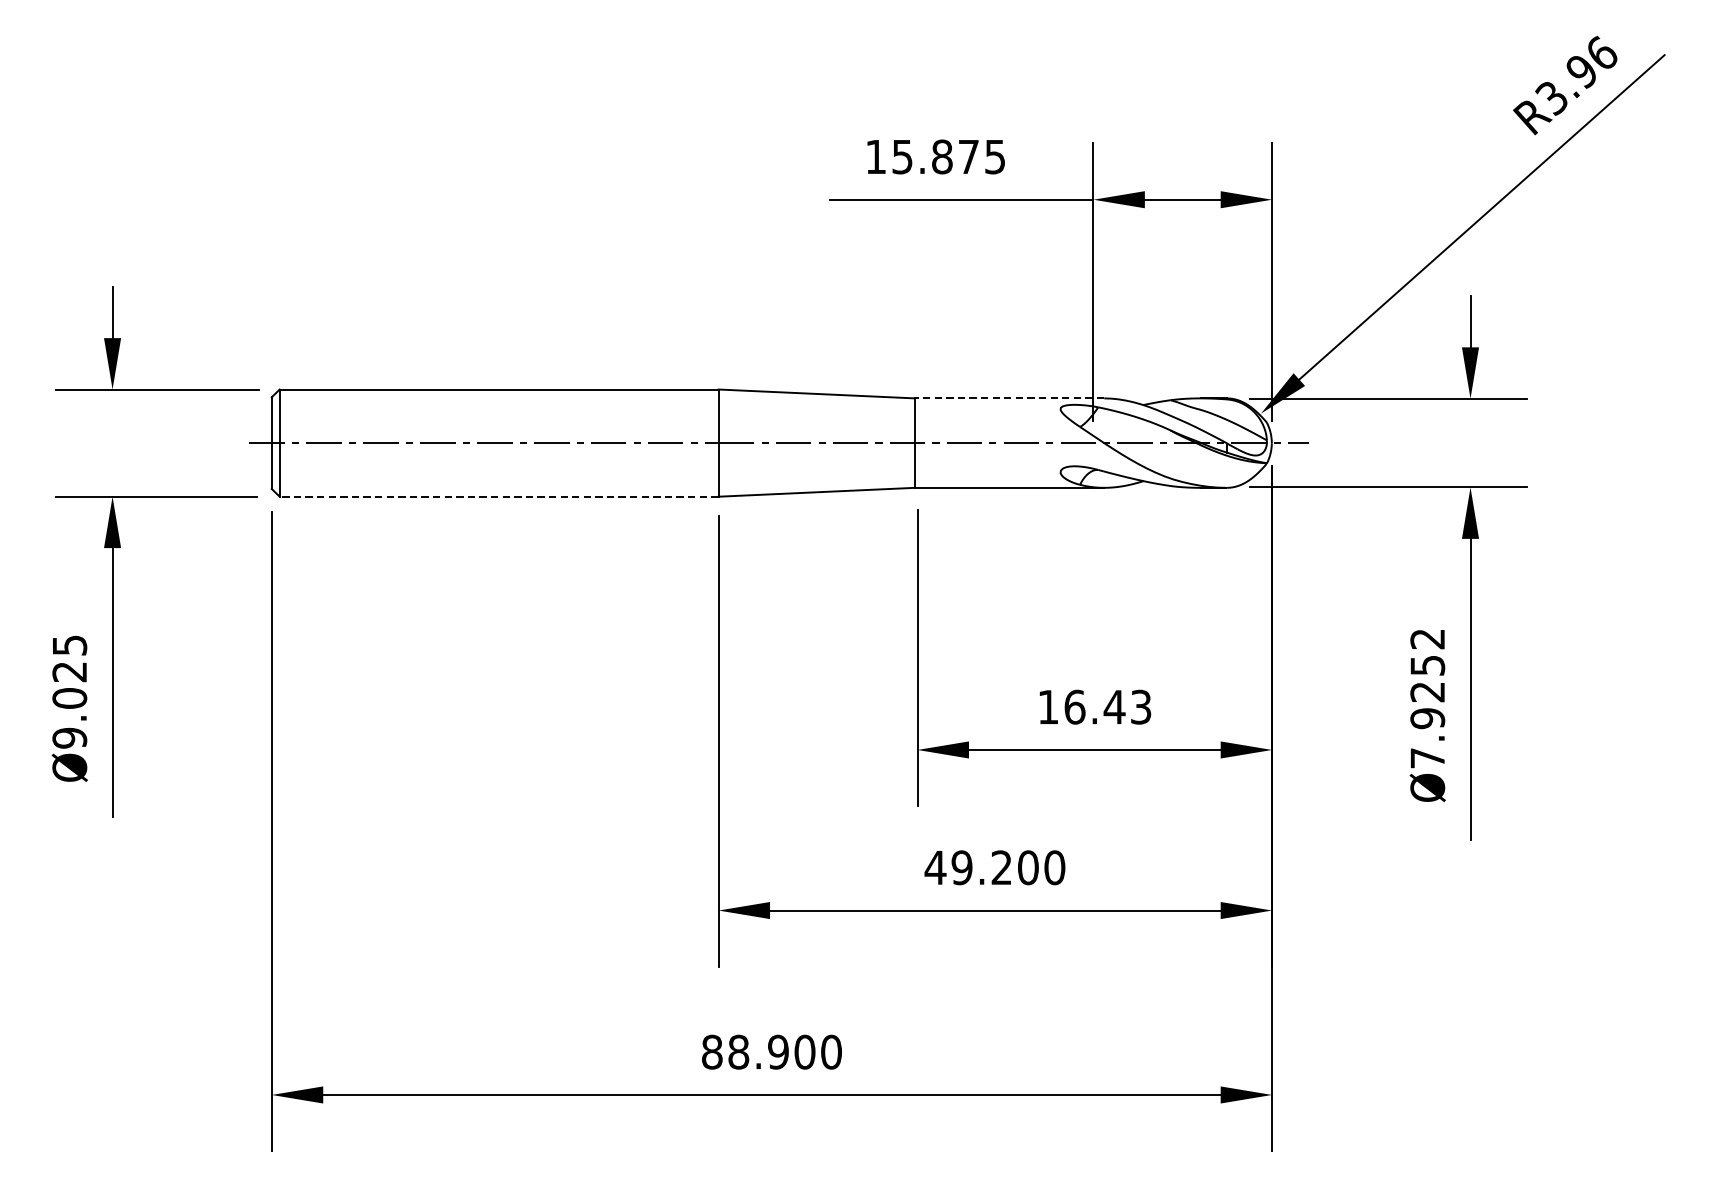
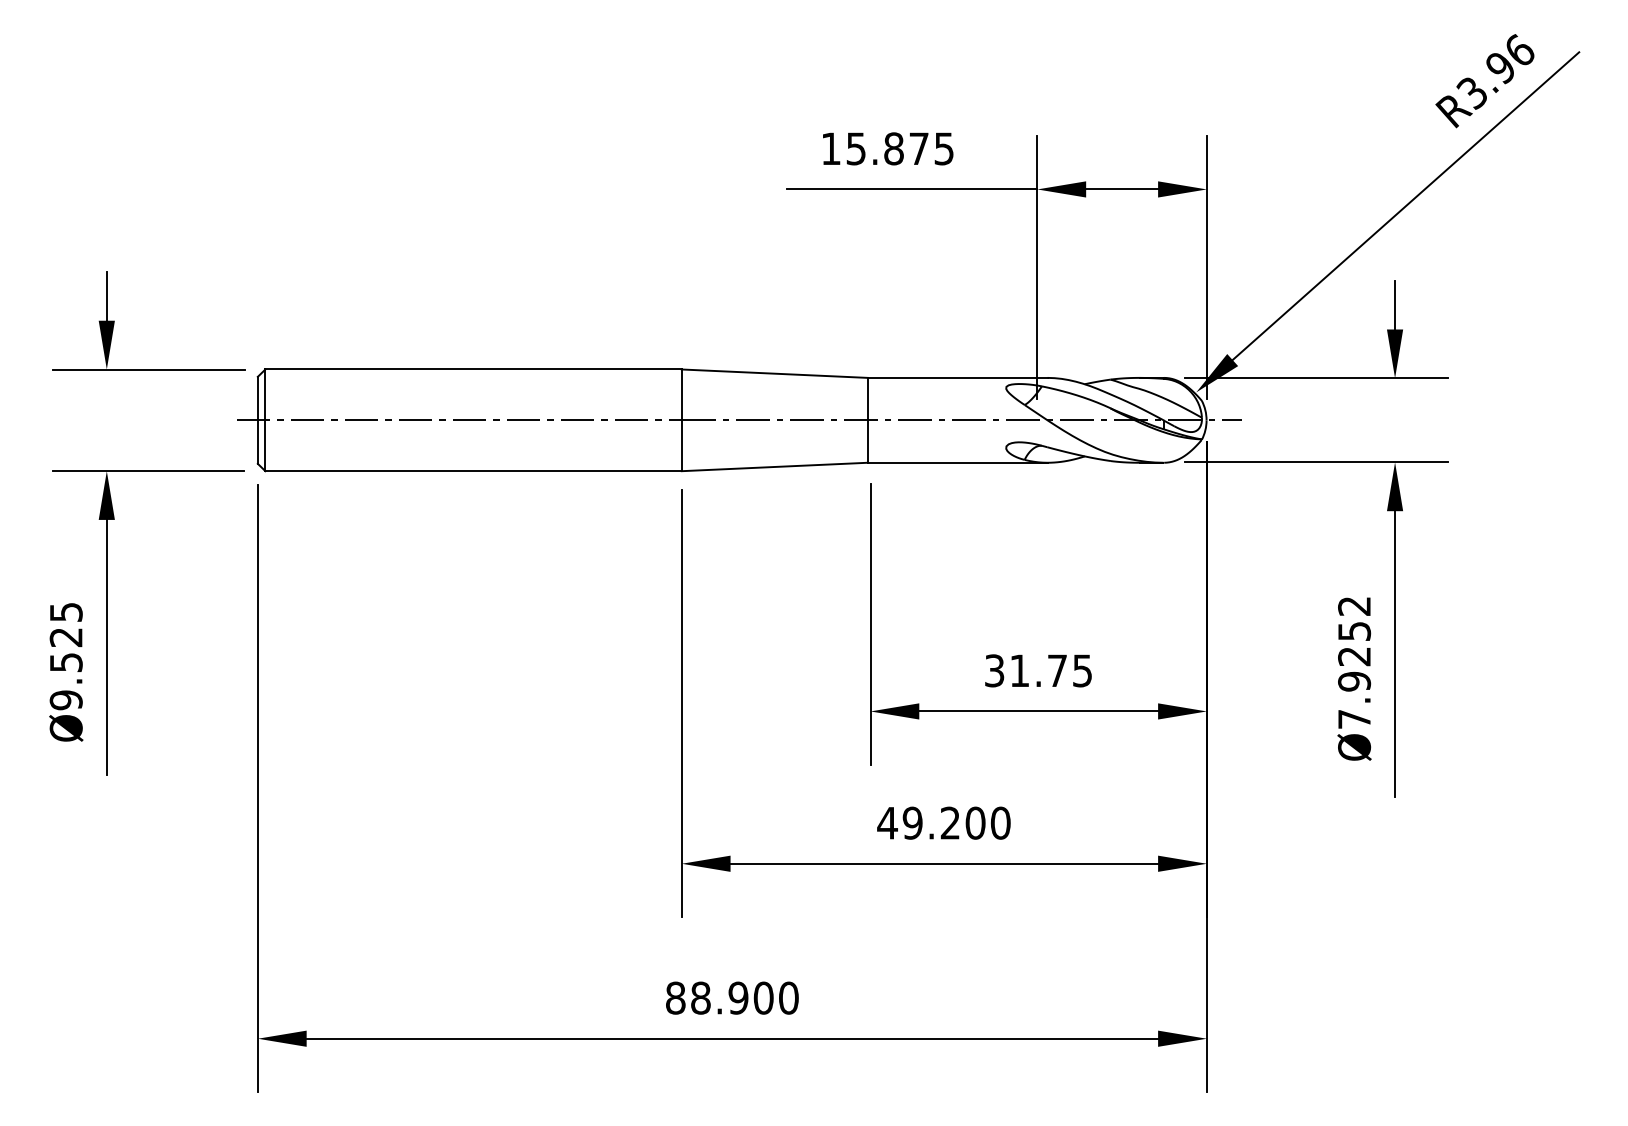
line: (1009, 397) -> (957, 377), dashed -> solid
line: (499, 497) -> (473, 471), dashed -> solid
text: (69, 698) -> (65, 662), Ø9.025 -> Ø9.525
text: (1094, 706) -> (1038, 670), 16.43 -> 31.75

